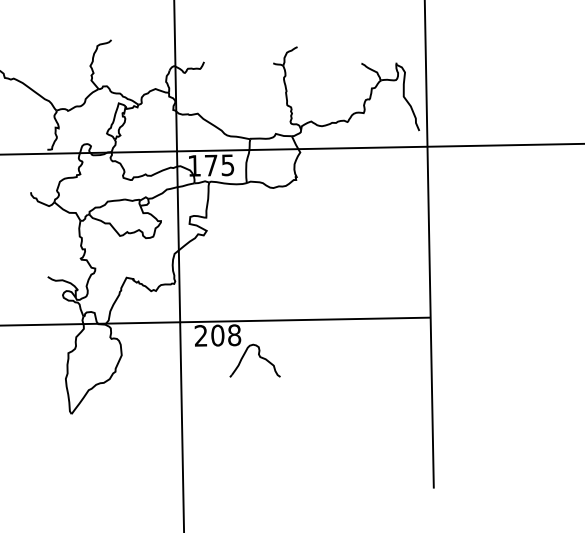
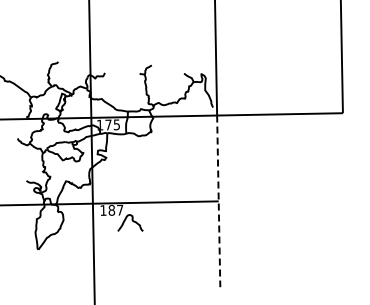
line: (430, 317) -> (218, 201), solid -> dashed
text: (217, 333) -> (111, 209), 208 -> 187

